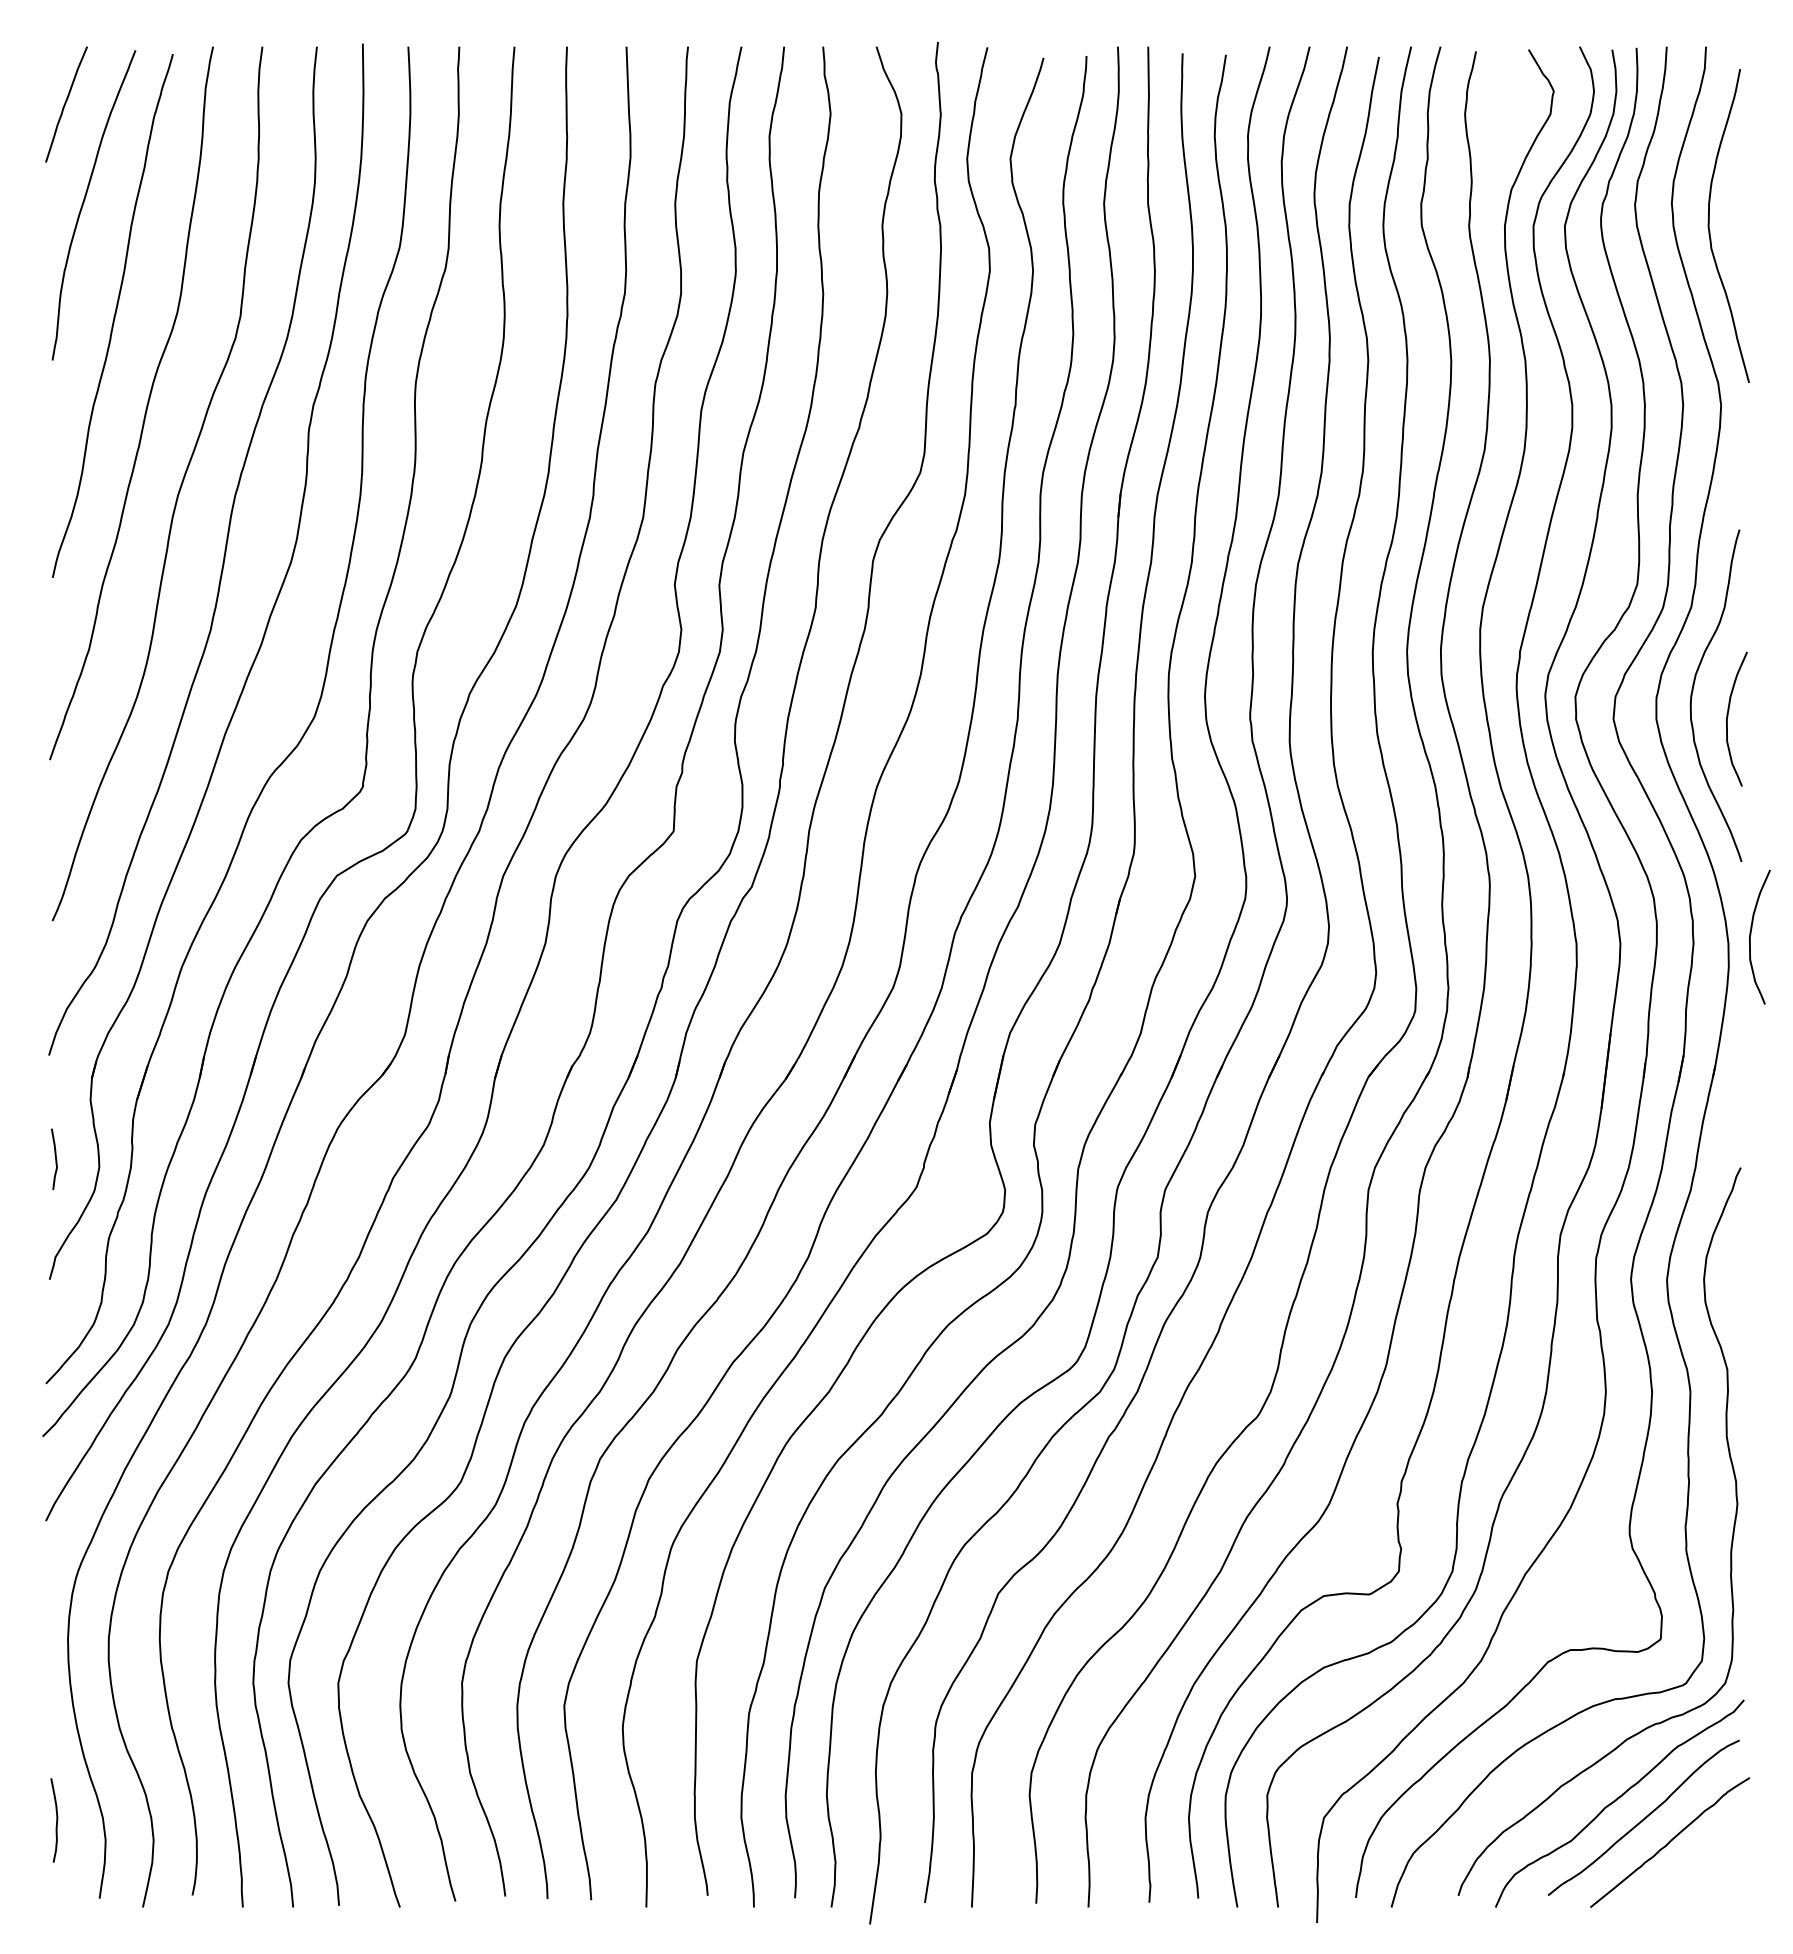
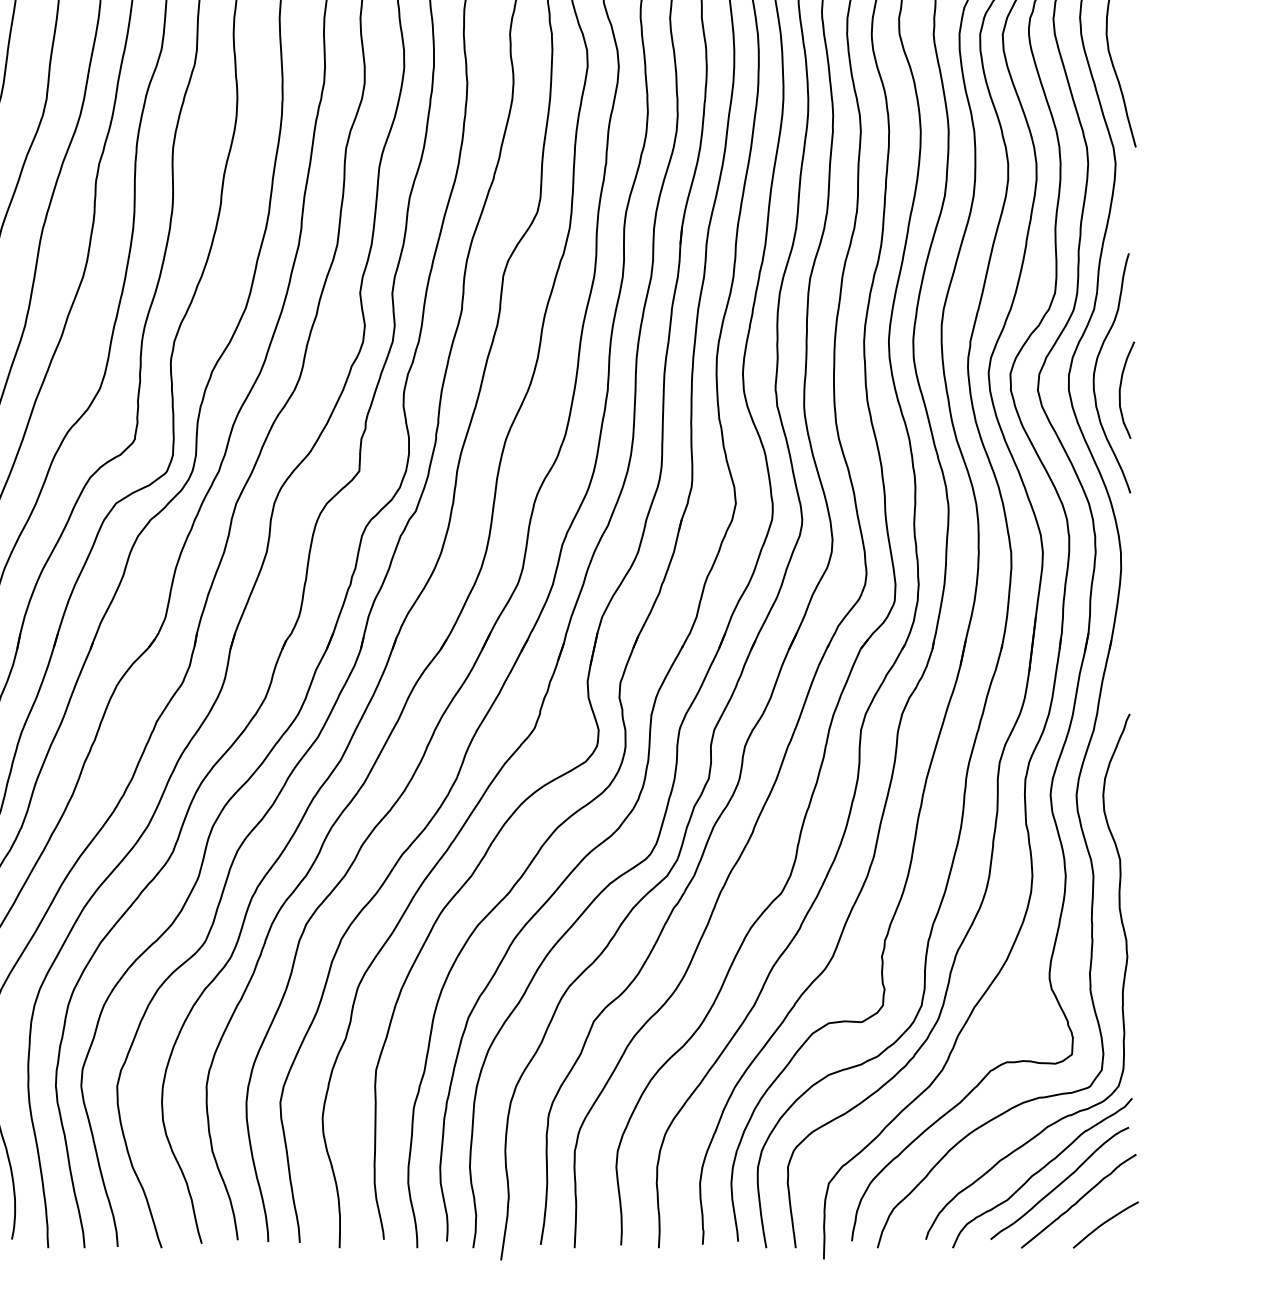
curve: (1751, 934) -> (1137, 545), removed
curve: (1706, 1873) -> (1105, 1223), added

